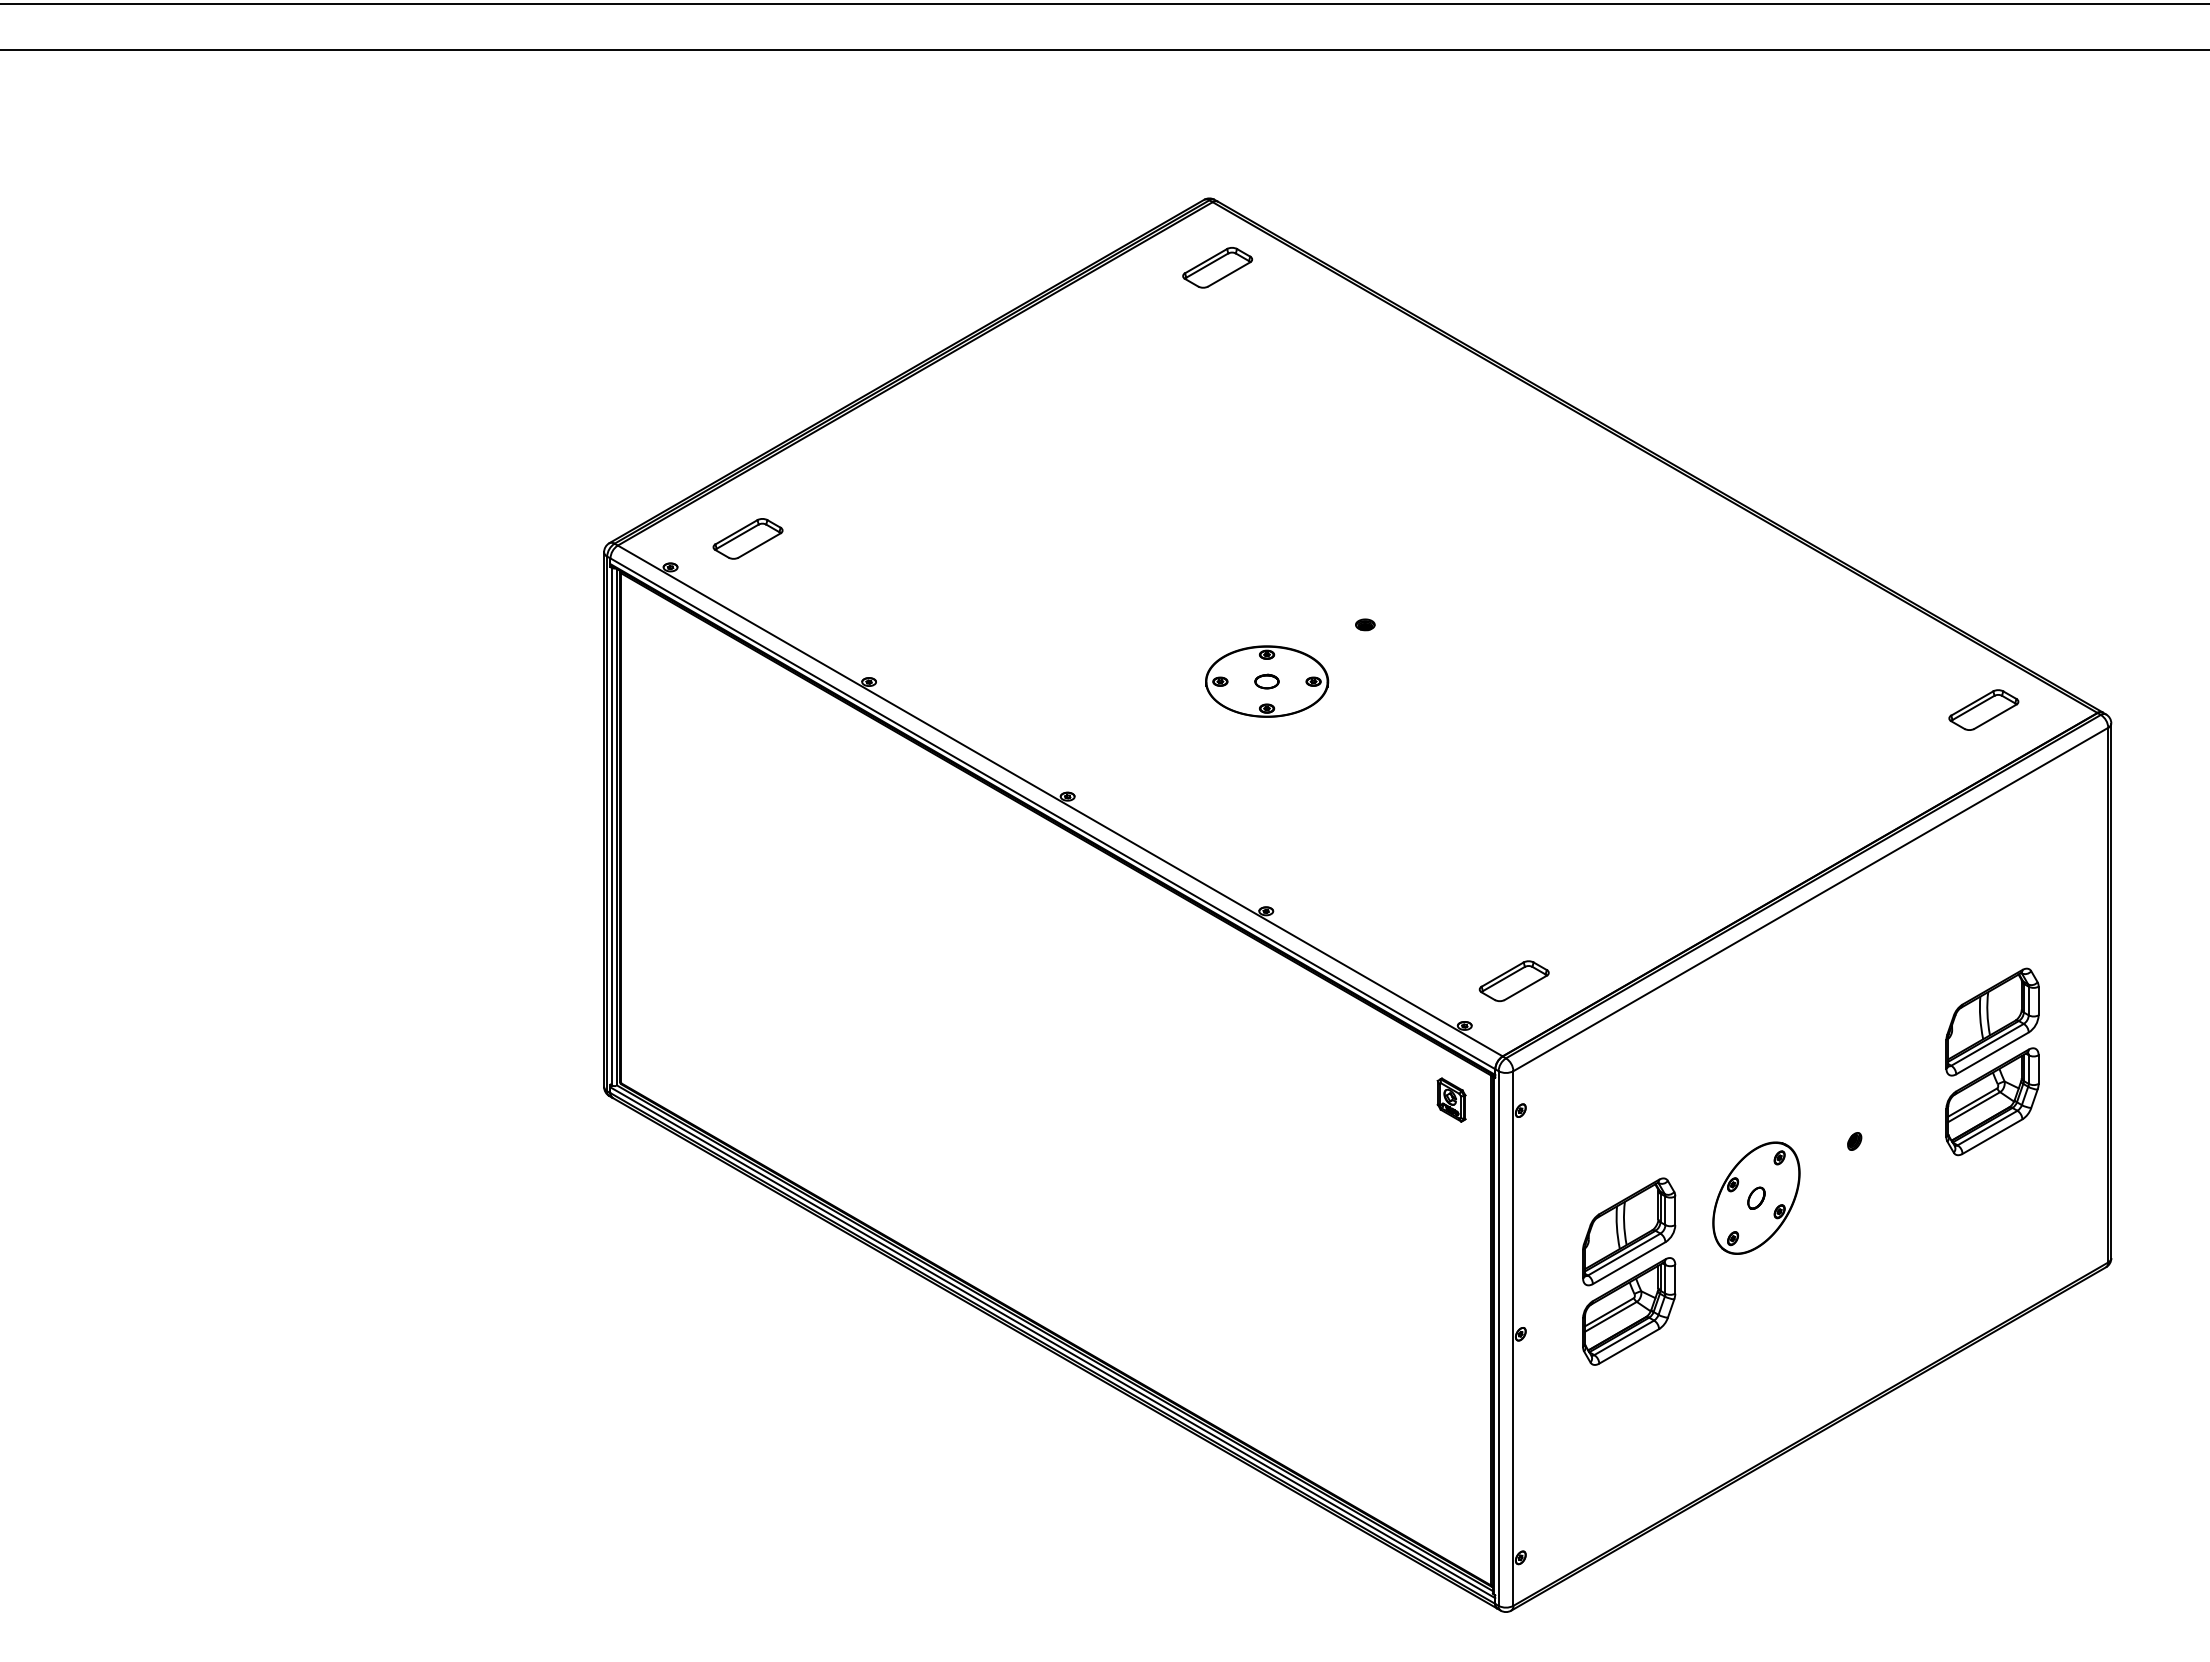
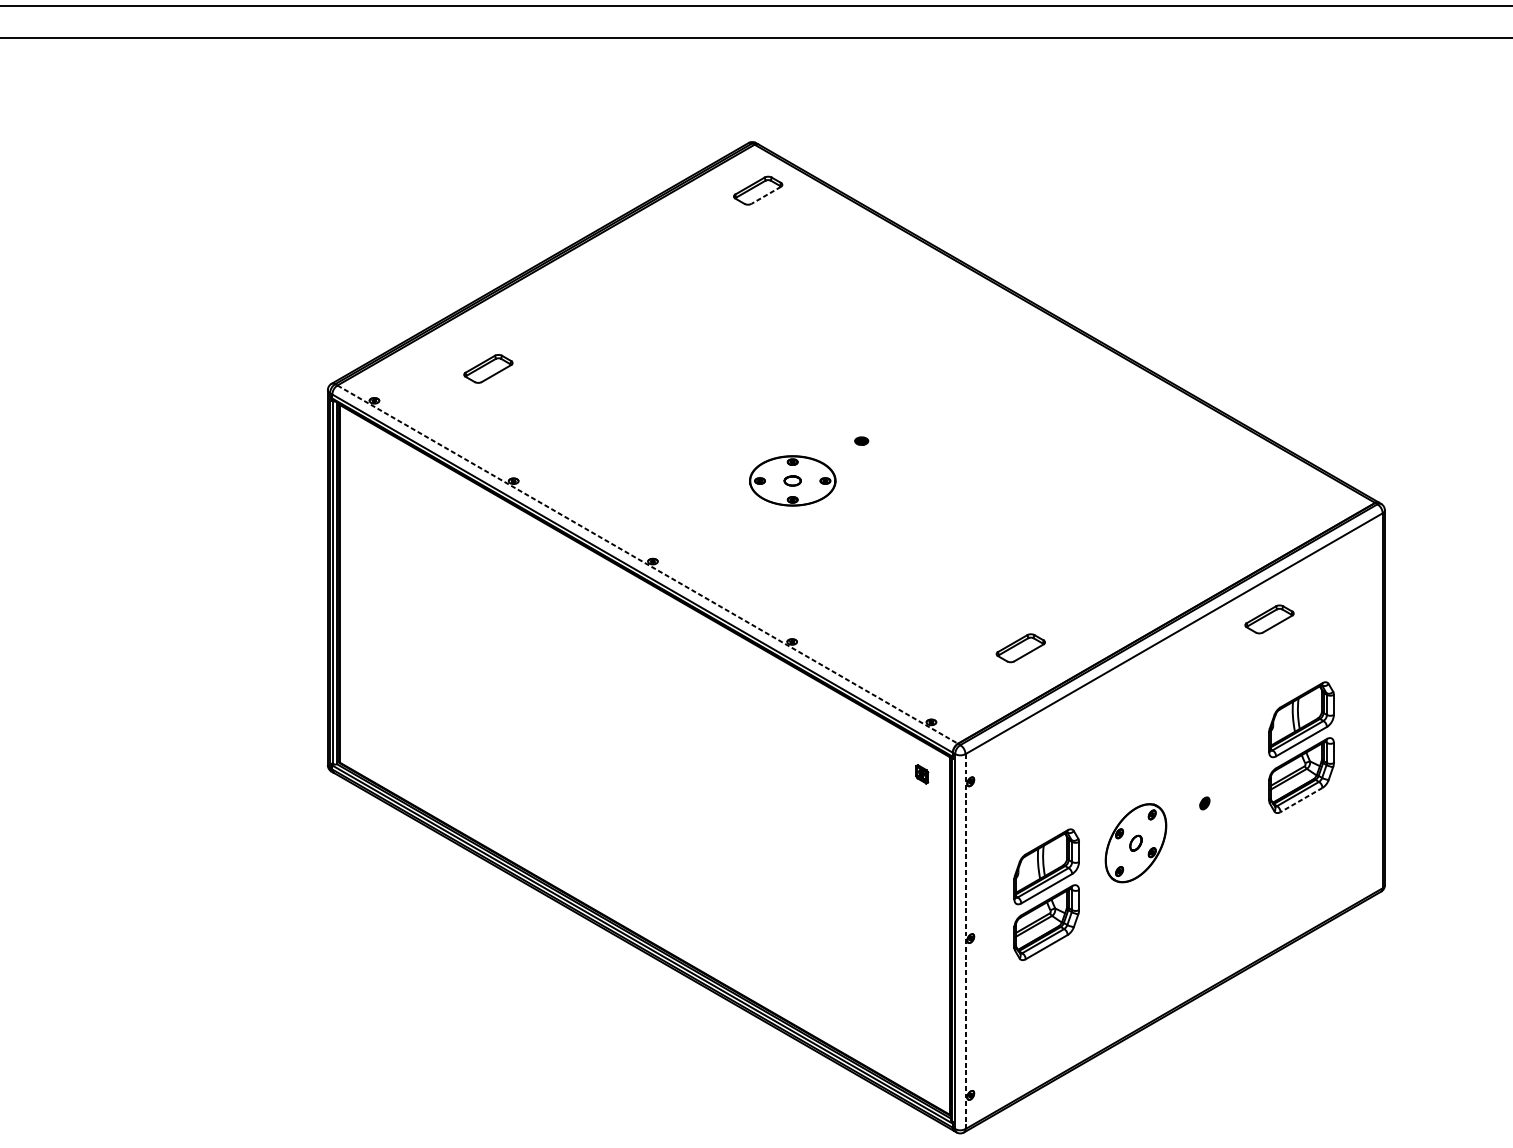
line: (1228, 274) -> (765, 195), solid -> dashed
part: (747, 538) -> (488, 368), moved
part: (1983, 709) -> (1269, 619), moved
line: (1060, 800) -> (647, 564), solid -> dashed
part: (1513, 981) -> (1020, 648), moved
part: (1451, 1099) -> (922, 773), size x0.6
line: (1992, 1136) -> (1301, 799), solid -> dashed
line: (1513, 1339) -> (965, 942), solid -> dashed

